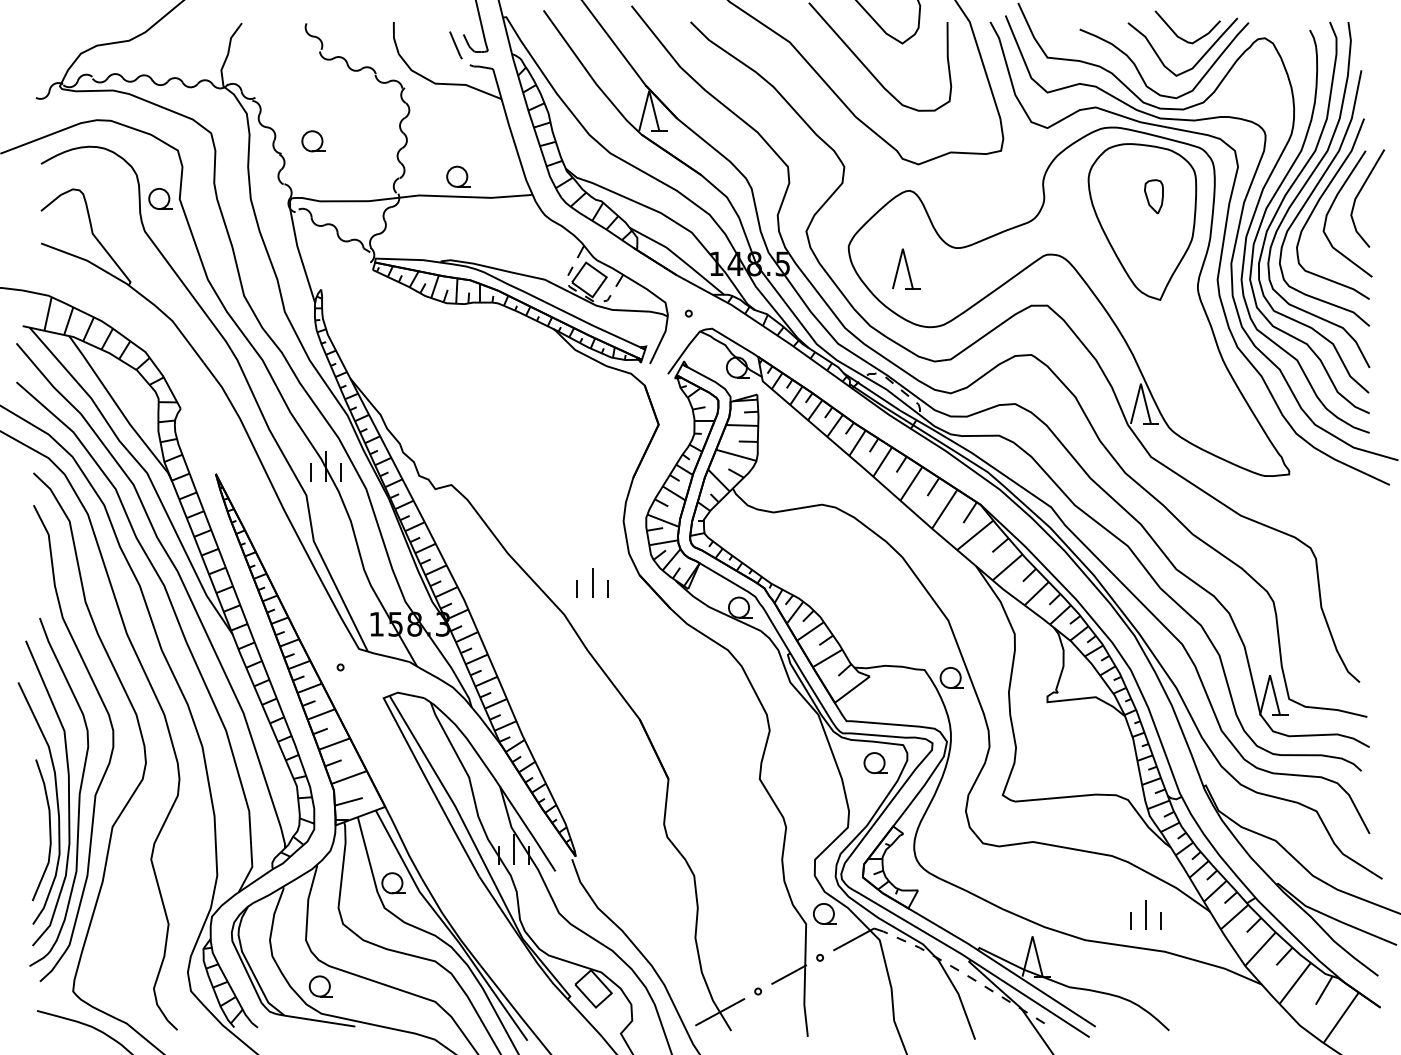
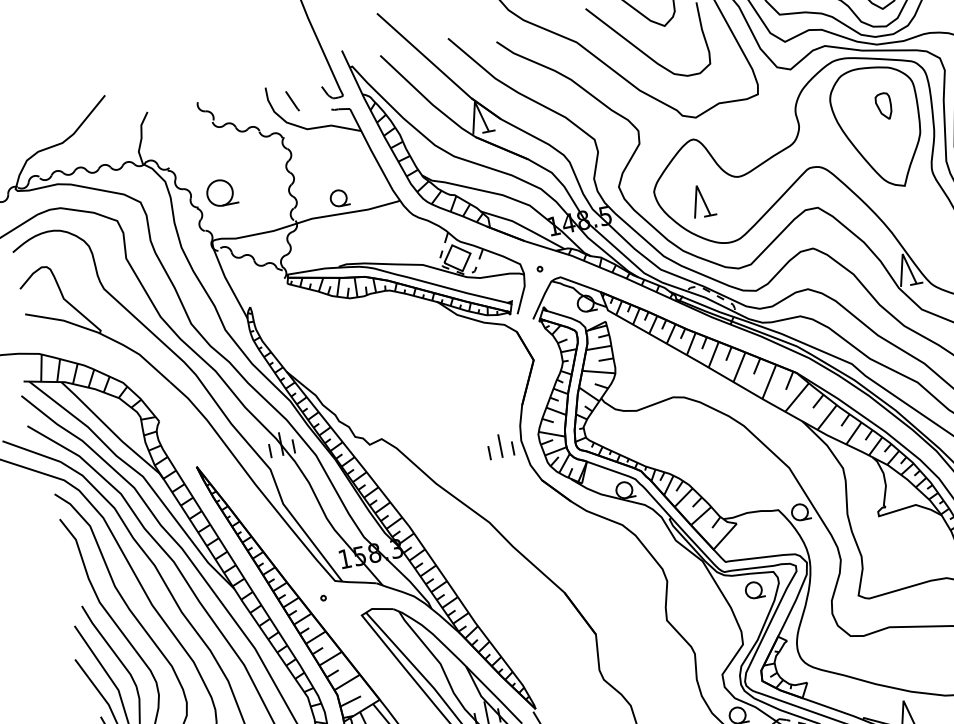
line: (455, 45) -> (292, 101), moved
part: (313, 141) -> (221, 193), size x1.6
part: (160, 198) -> (111, 260), removed
part: (592, 582) -> (500, 445), moved

